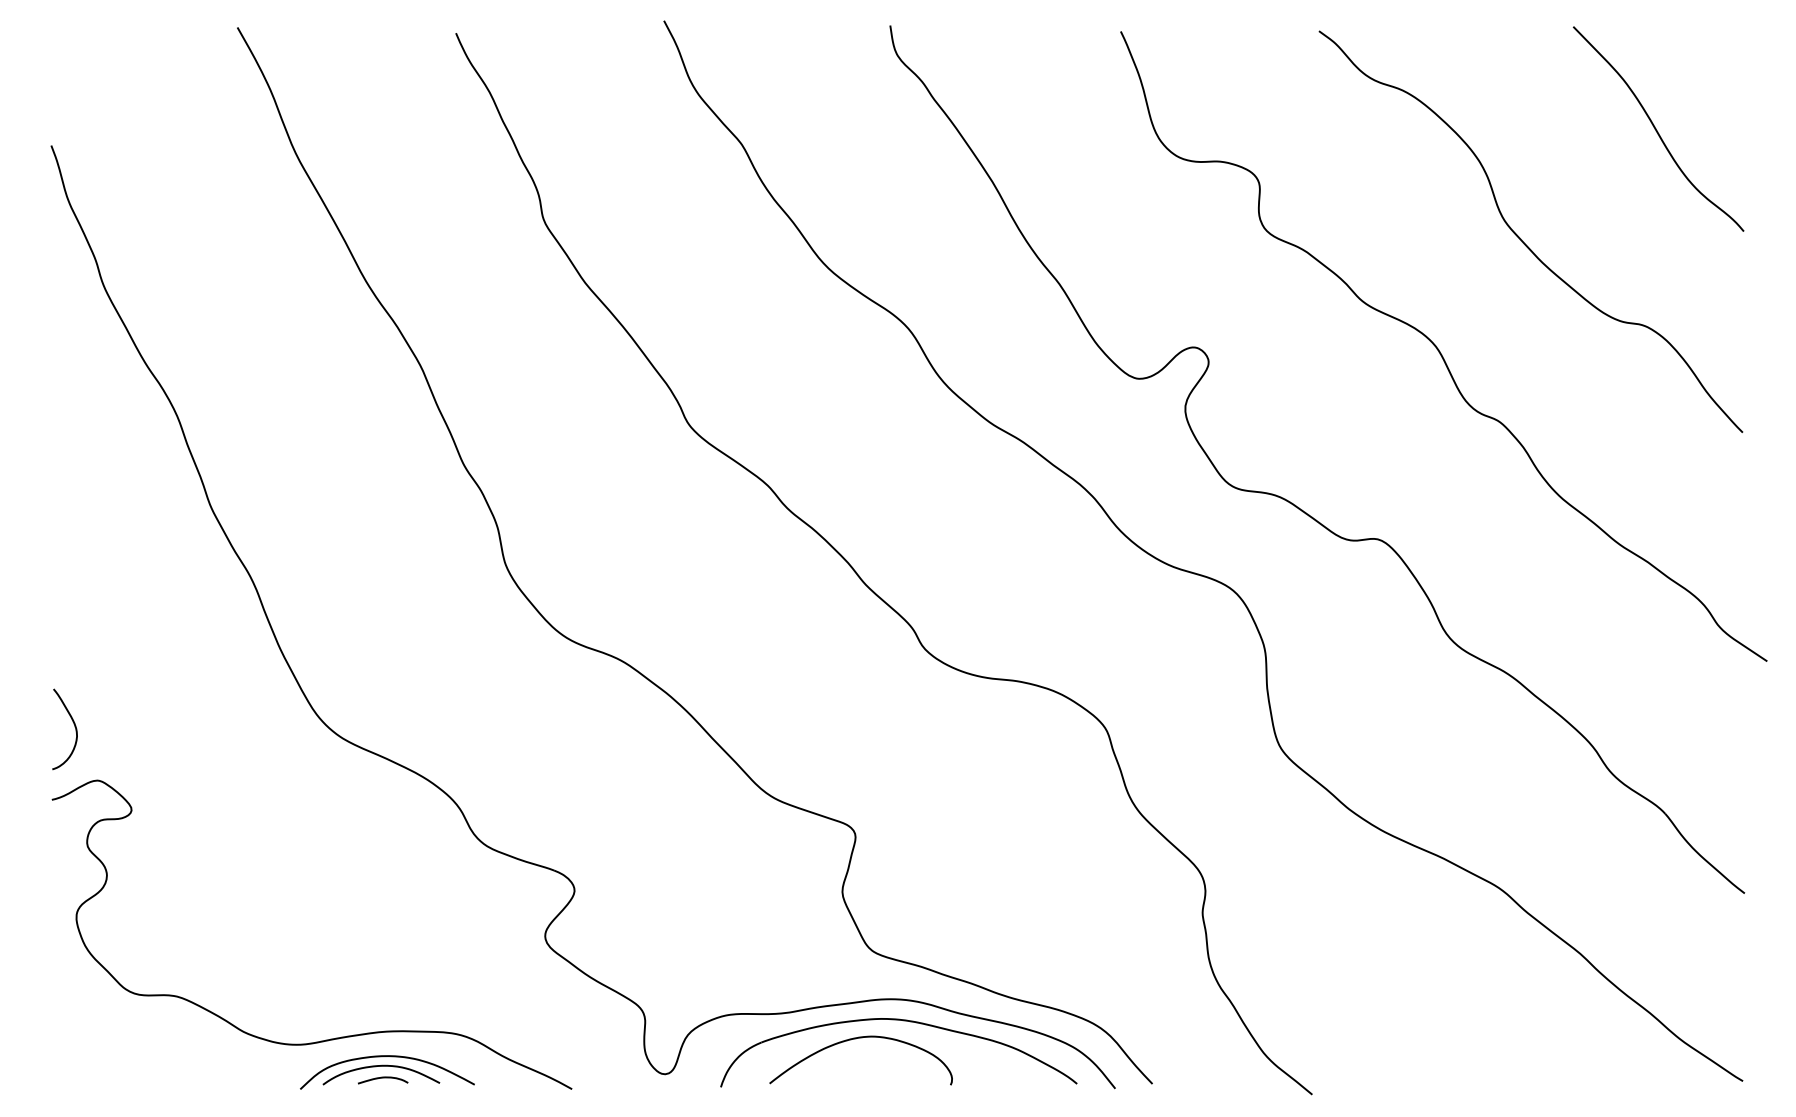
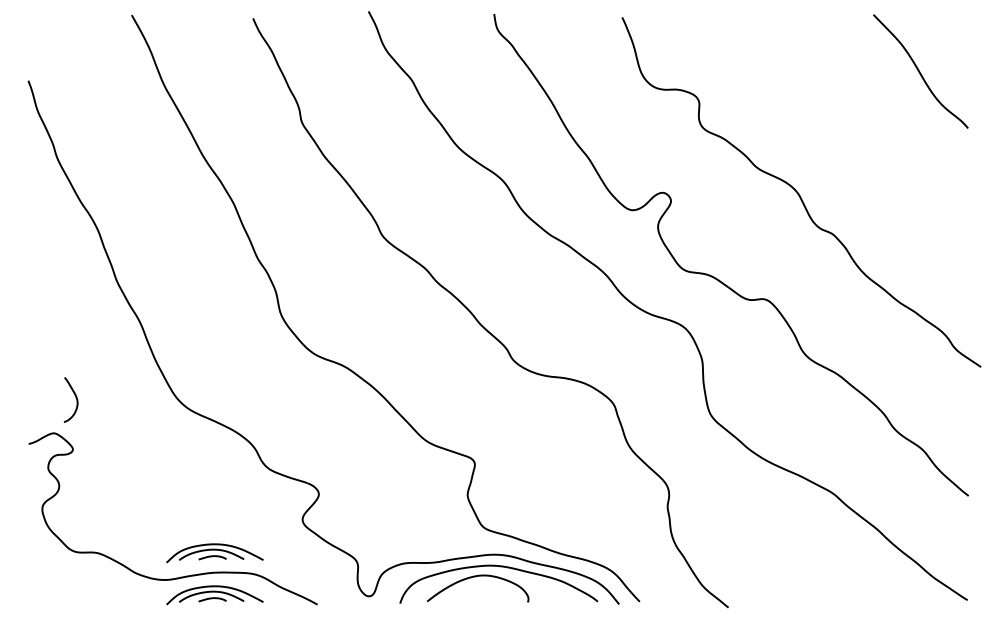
curve: (1522, 238) -> (845, 132), removed
curve: (73, 726) -> (75, 398), moved
part: (386, 997) -> (214, 553), added

